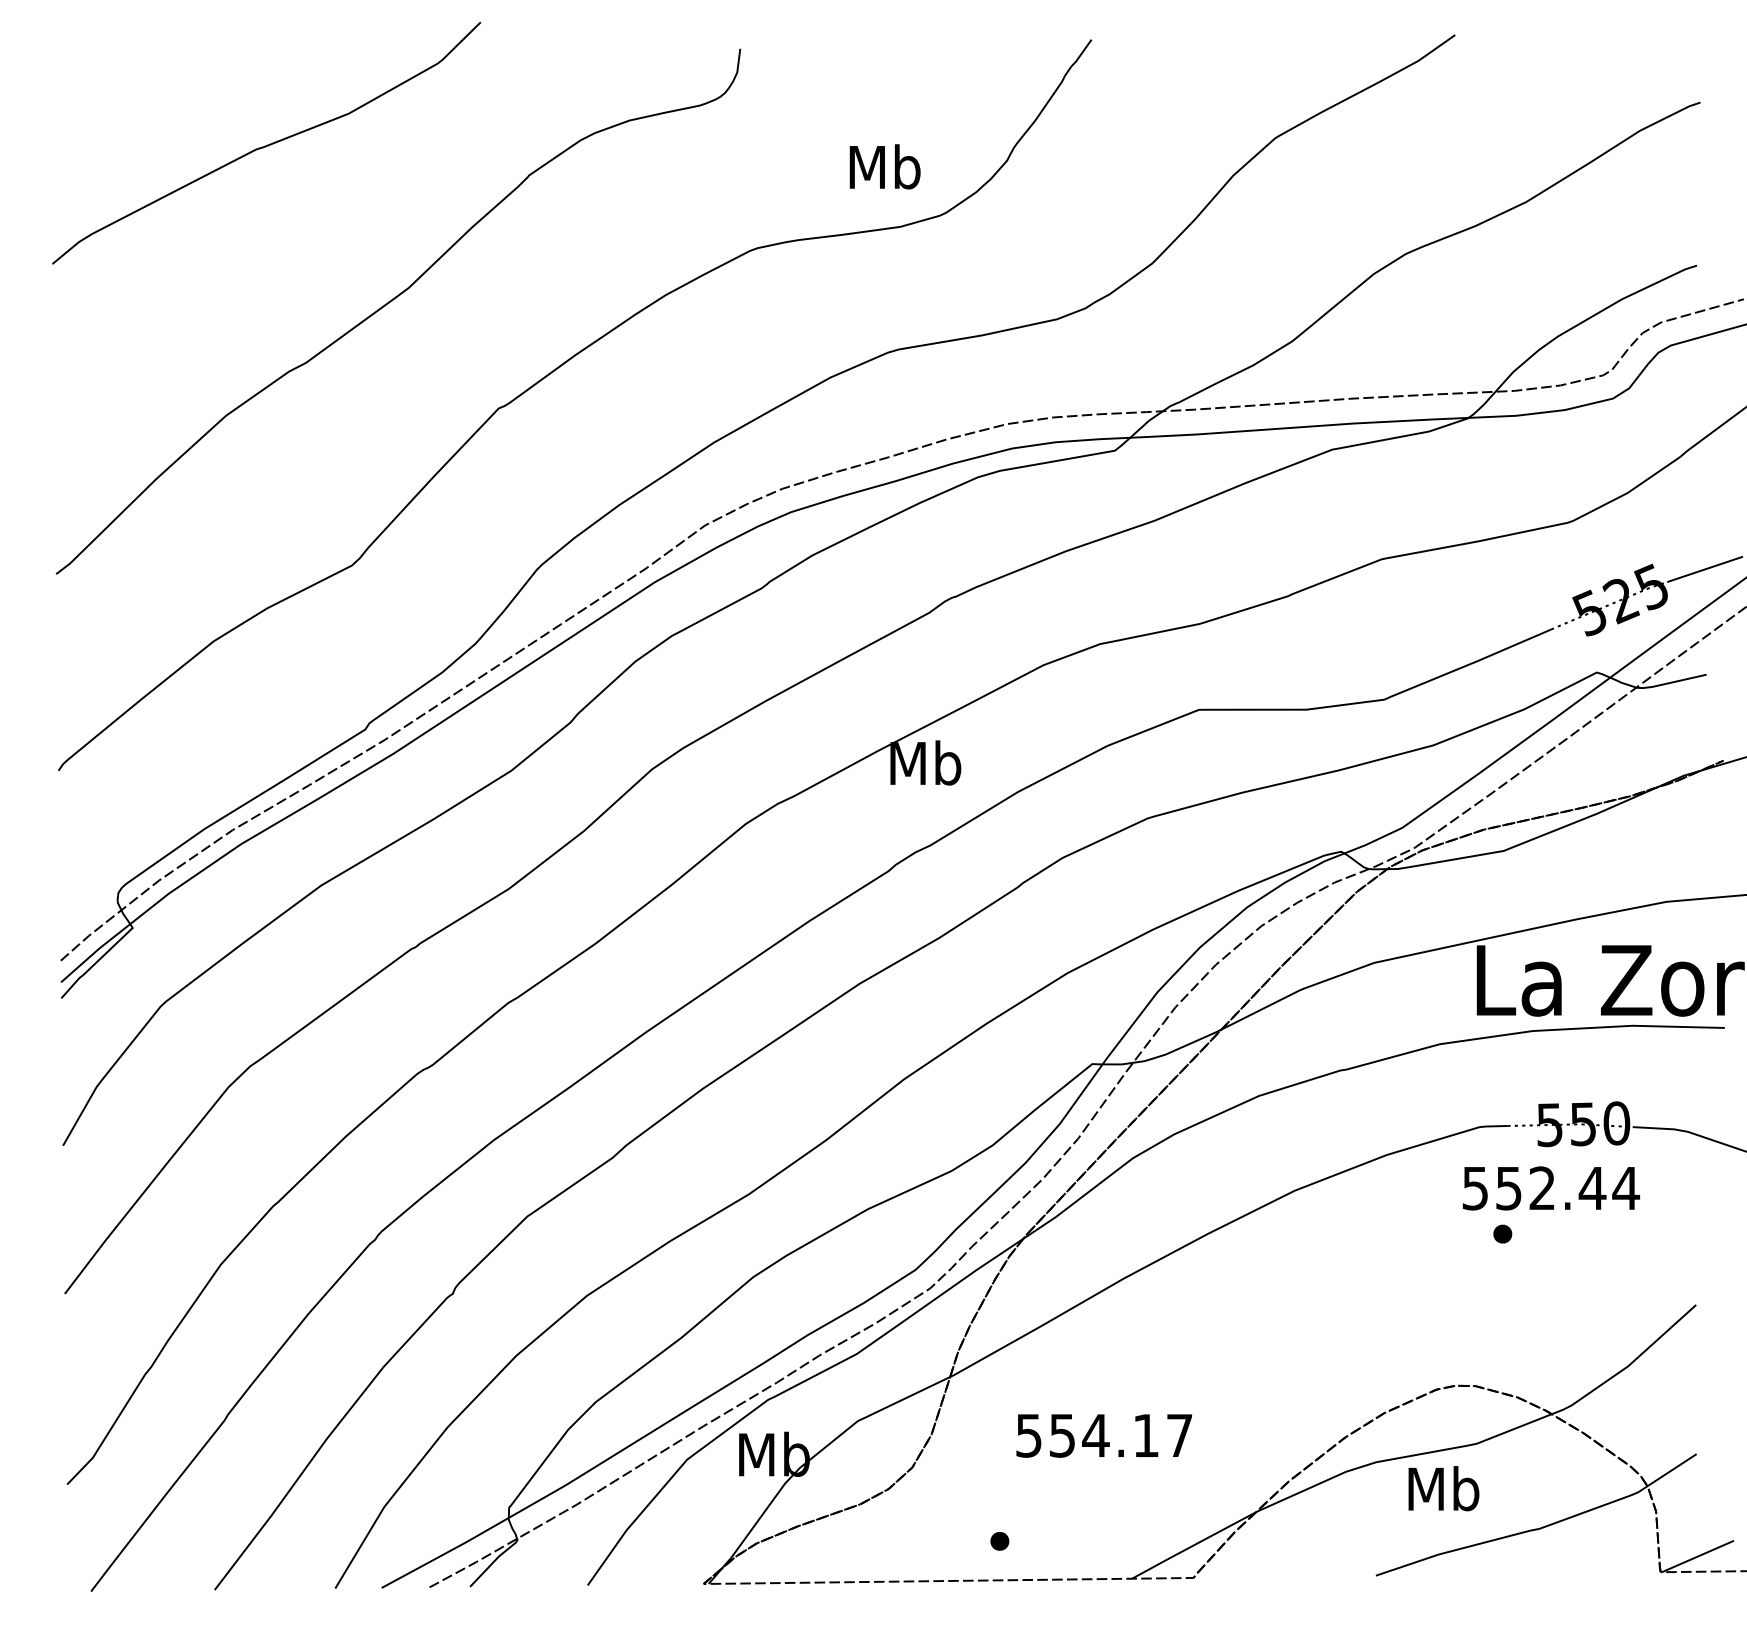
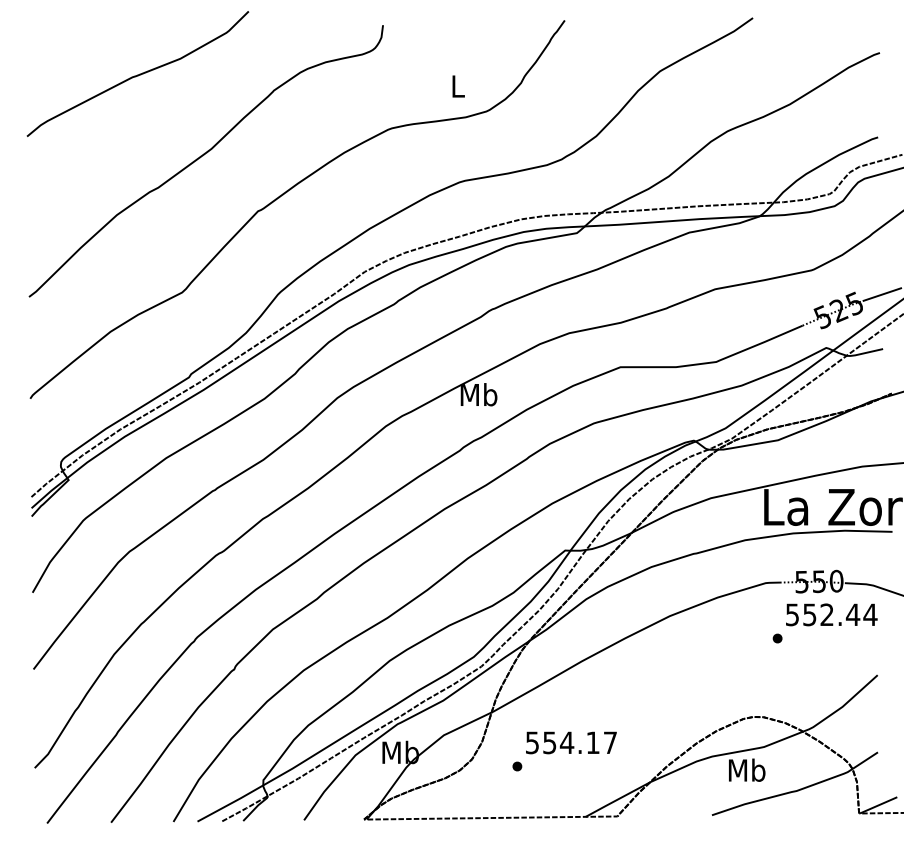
text: (884, 165) -> (457, 85), Mb -> L
text: (1550, 1187) -> (831, 614), moved
part: (1000, 1541) -> (517, 766), moved

